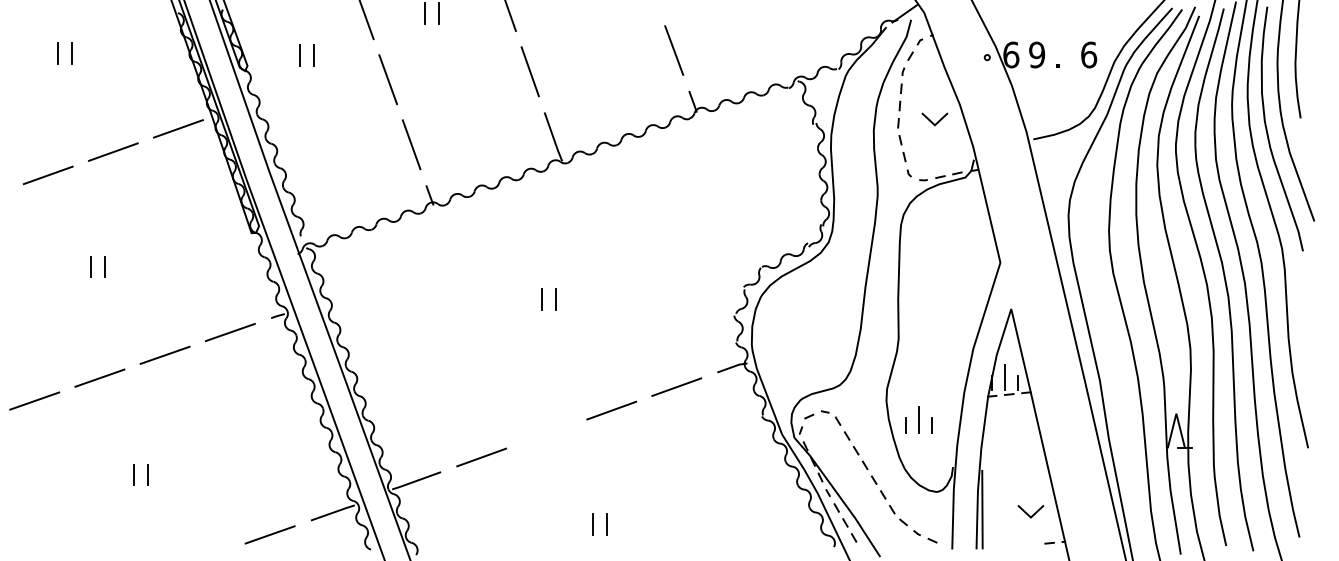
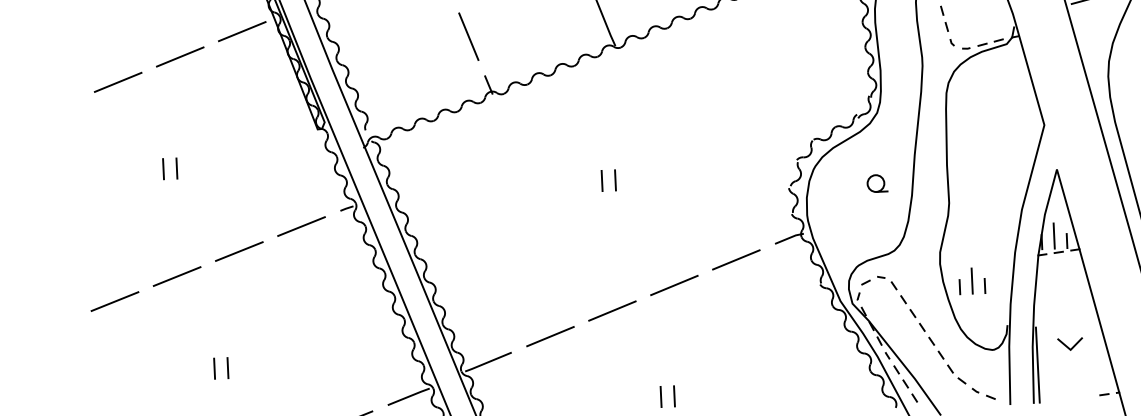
part: (825, 314) -> (877, 182), added
line: (546, 433) -> (612, 310), added
line: (1028, 513) -> (1068, 346), moved

